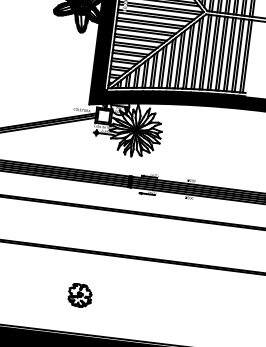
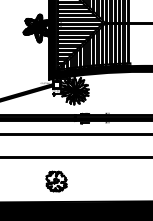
part: (80, 295) -> (56, 181), size x1.67

